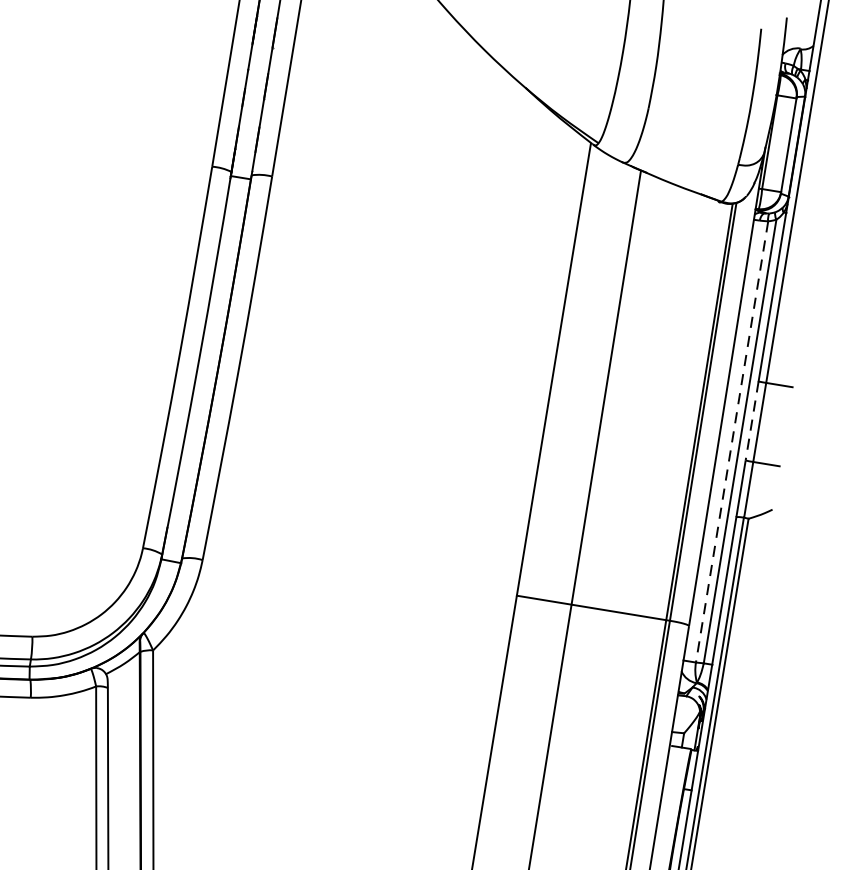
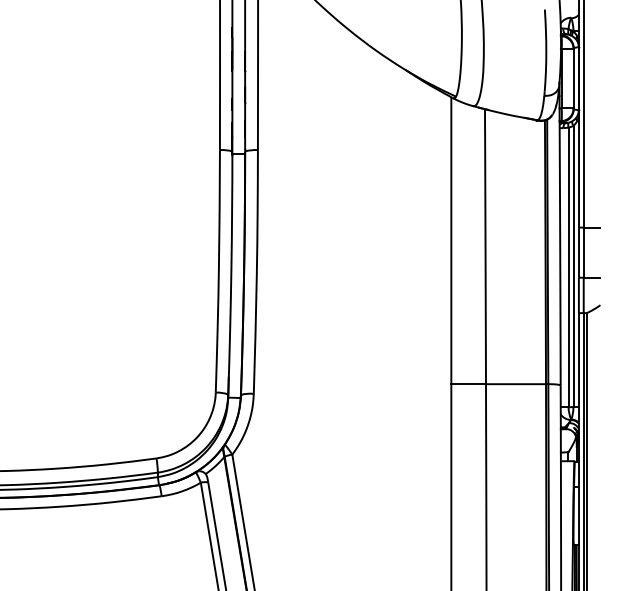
line: (751, 422) -> (578, 253), dashed -> solid
line: (731, 441) -> (568, 267), dashed -> solid

